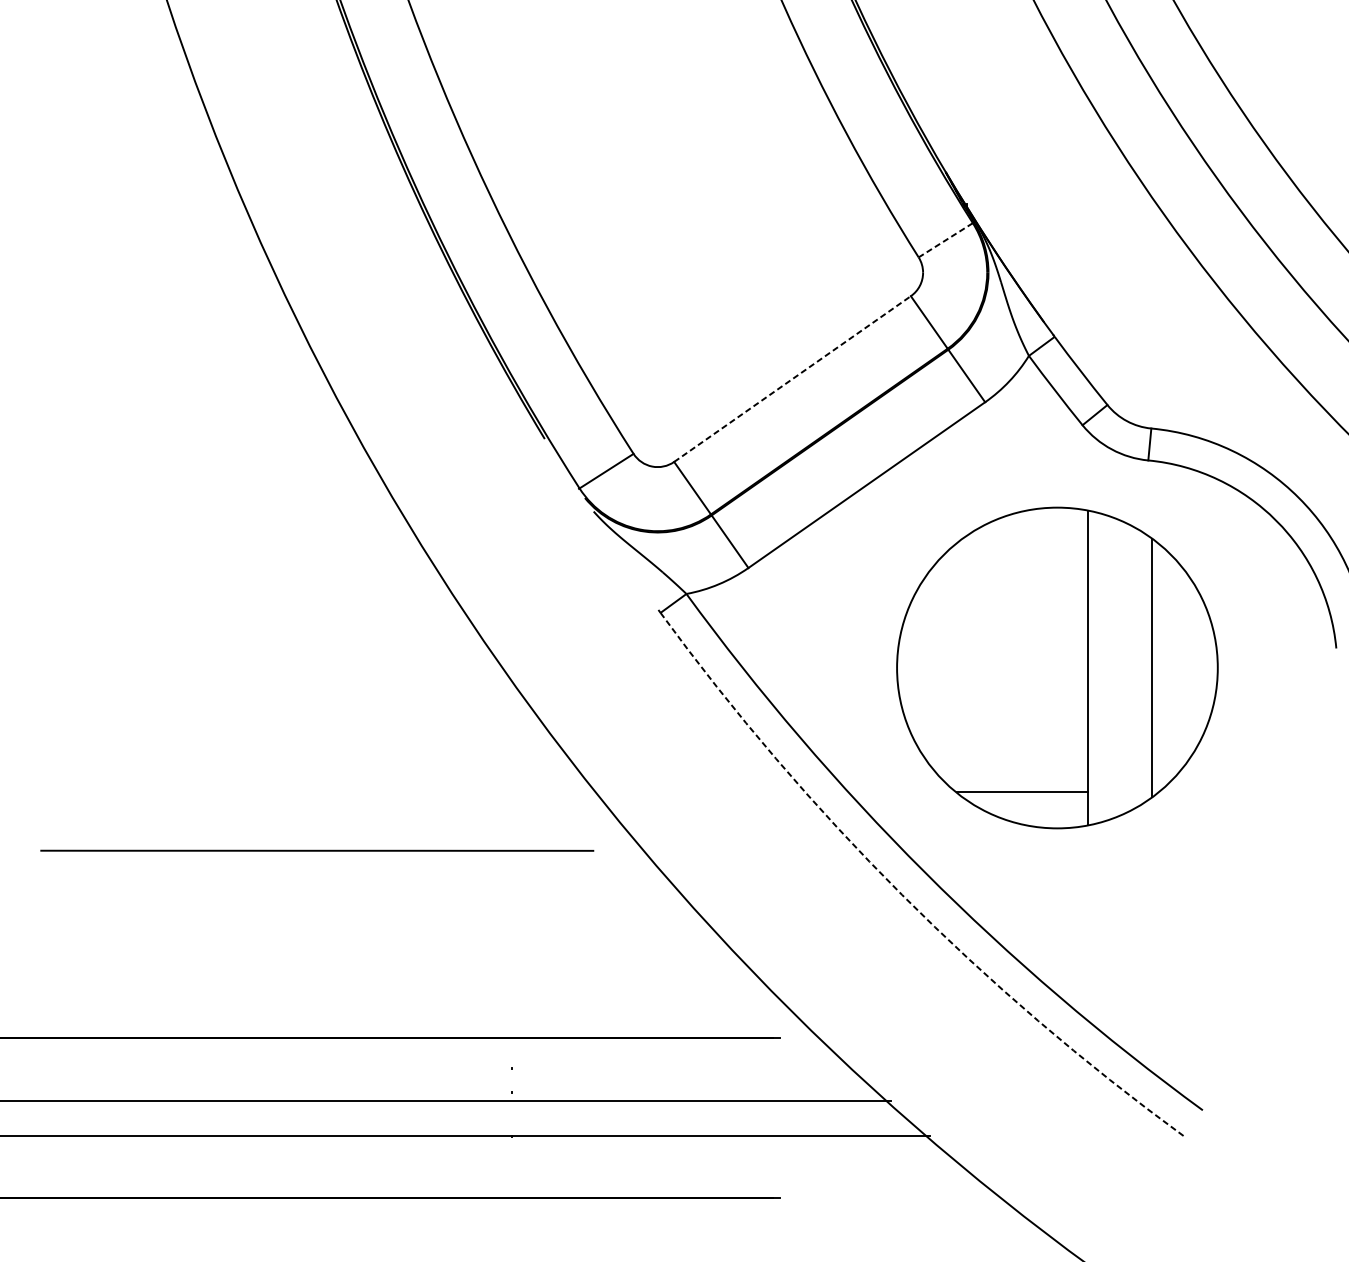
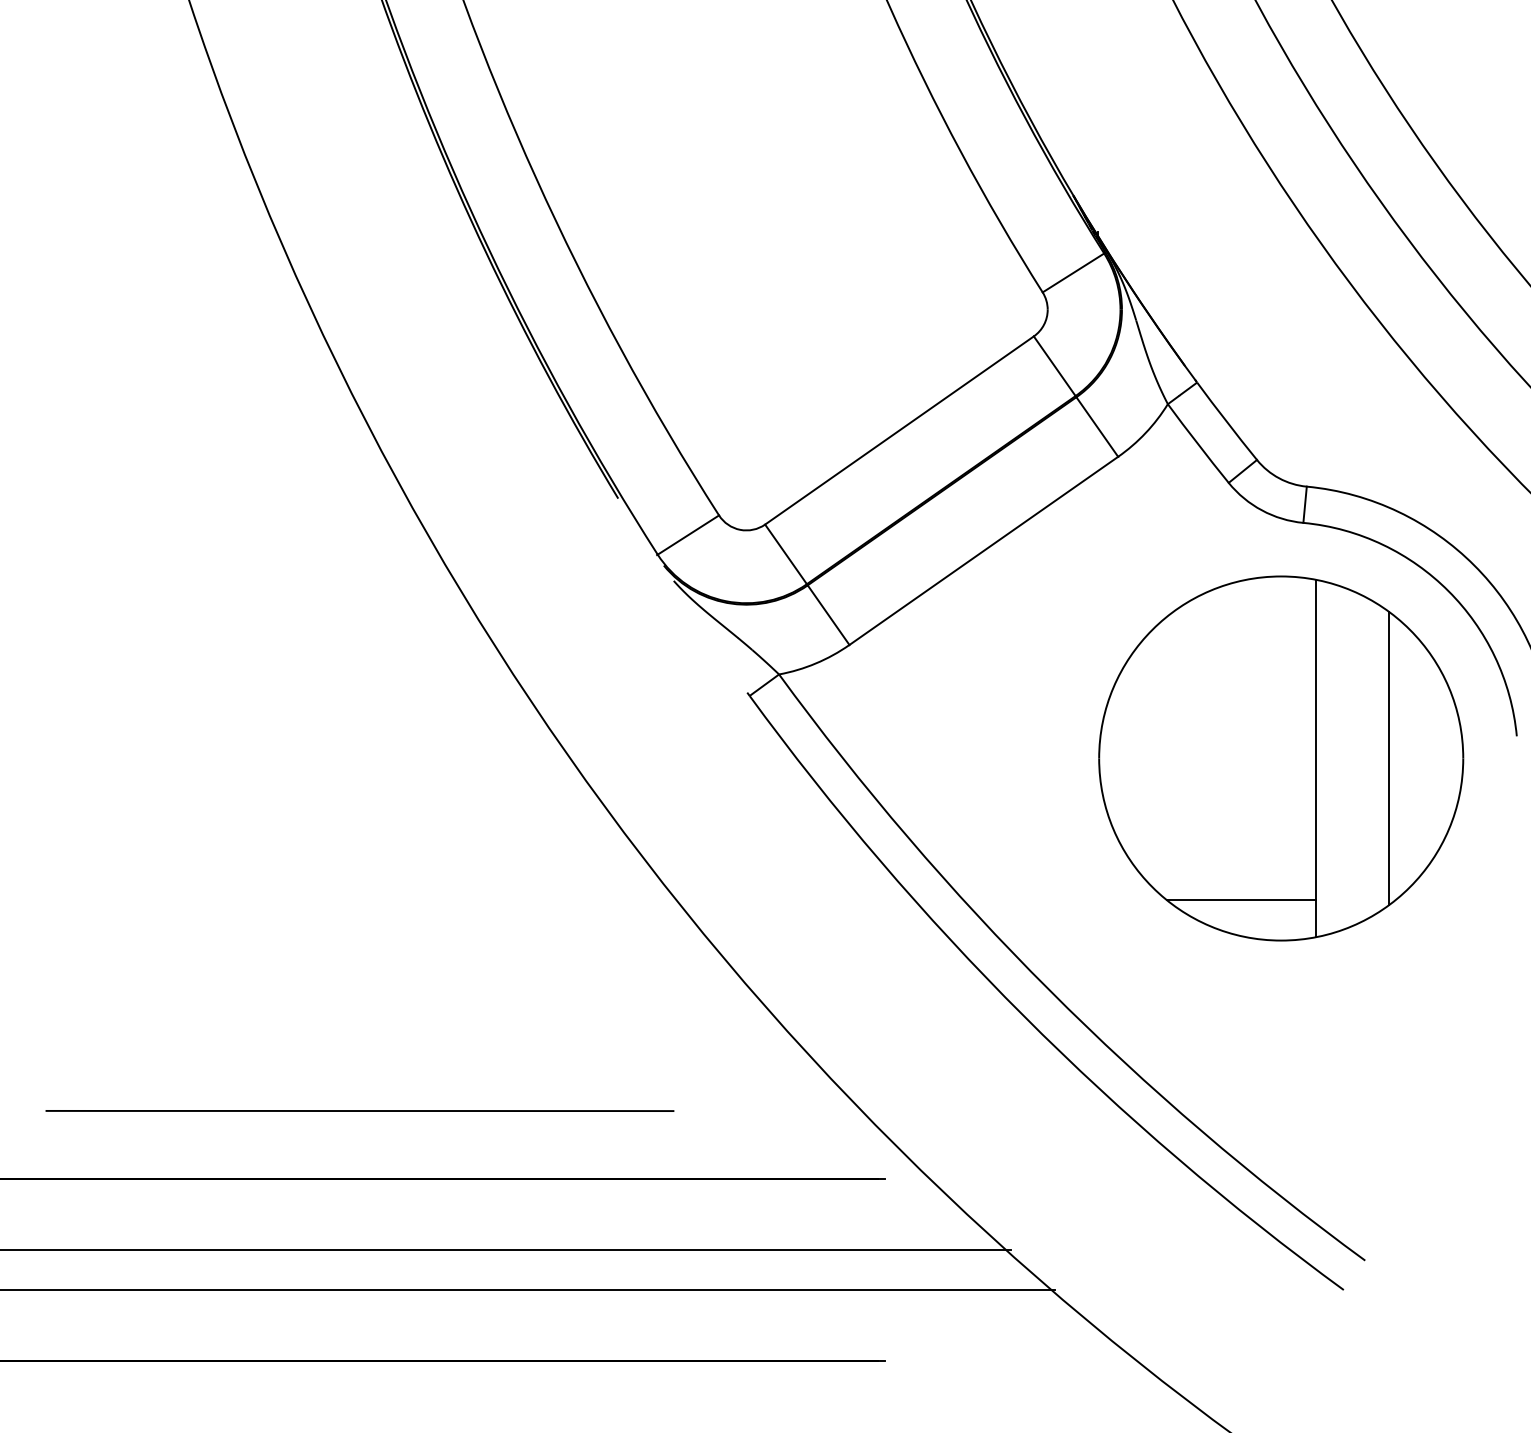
line: (945, 240) -> (1073, 273), dashed -> solid
line: (792, 379) -> (899, 430), dashed -> solid
part: (1057, 667) -> (1281, 758), moved
line: (316, 850) -> (359, 1110), moved
arc: (901, 894) -> (1023, 1015), dashed -> solid

